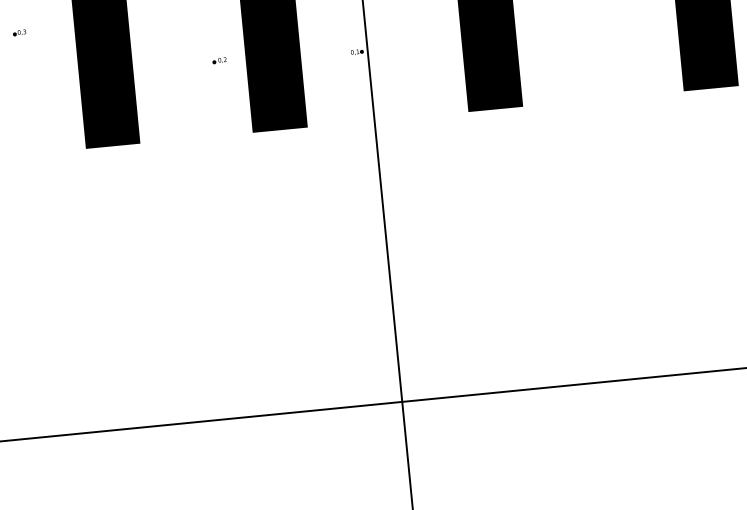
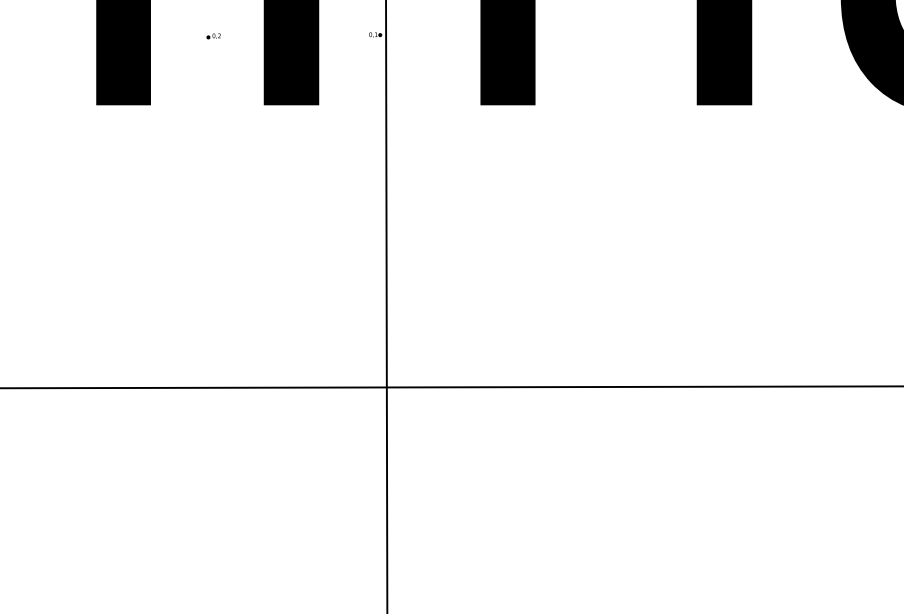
part: (219, 60) -> (213, 36), moved

